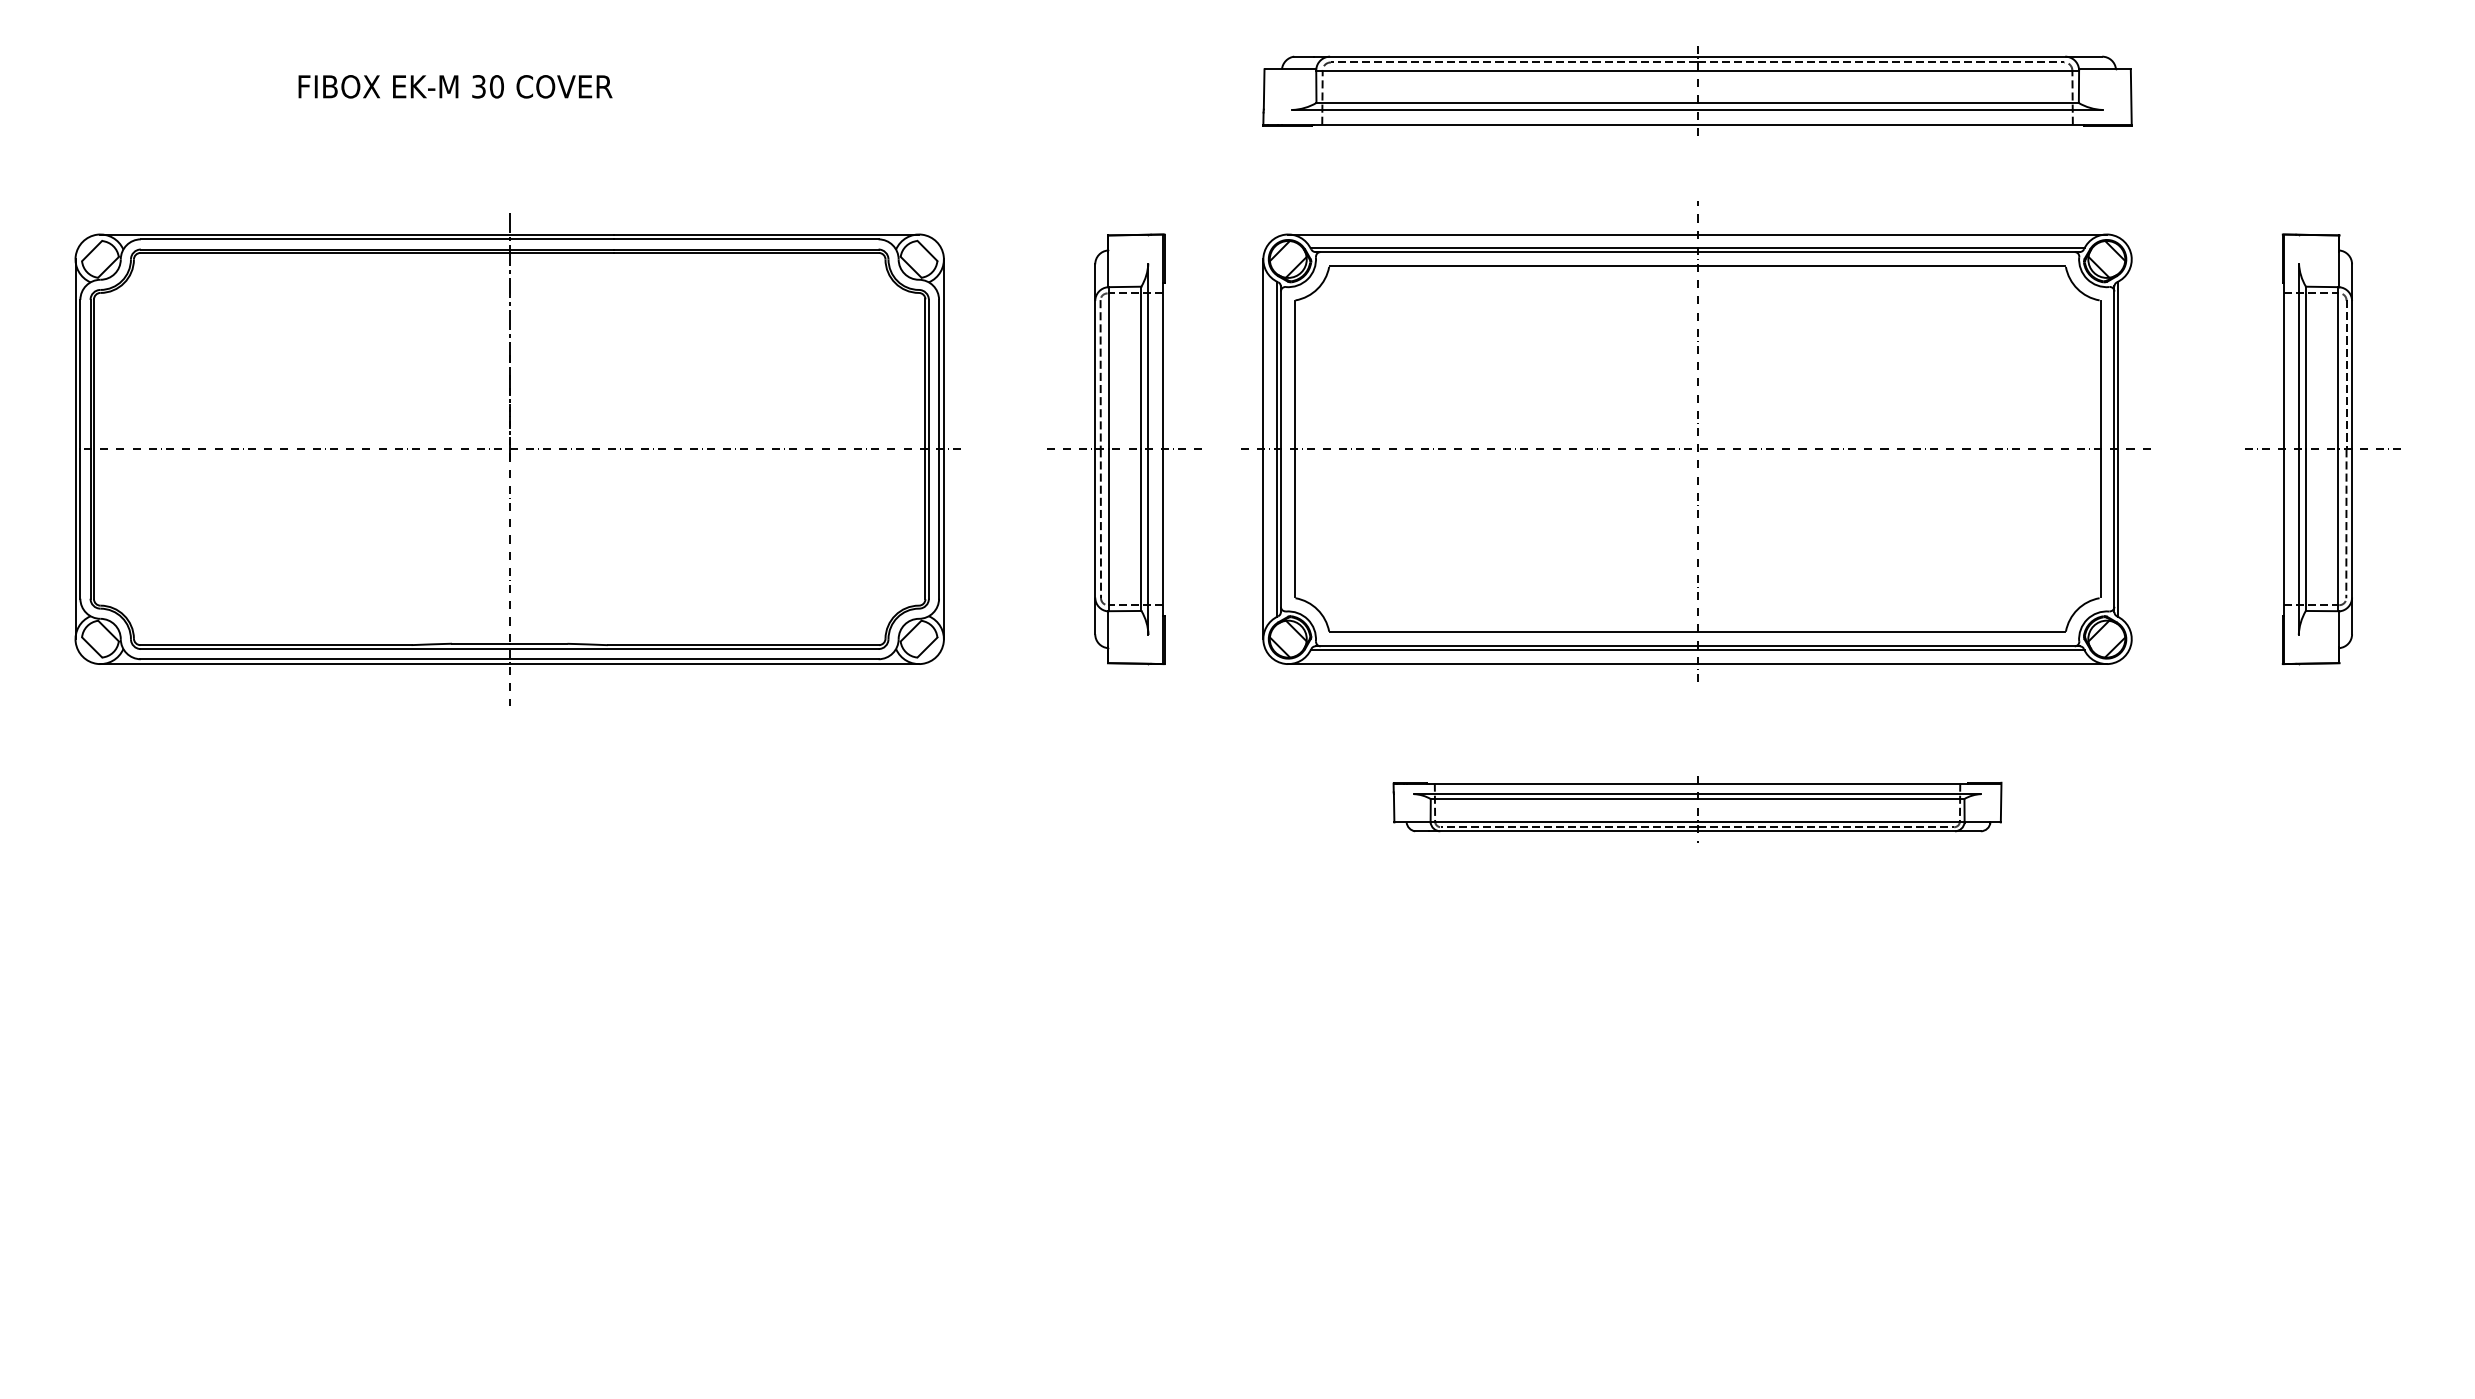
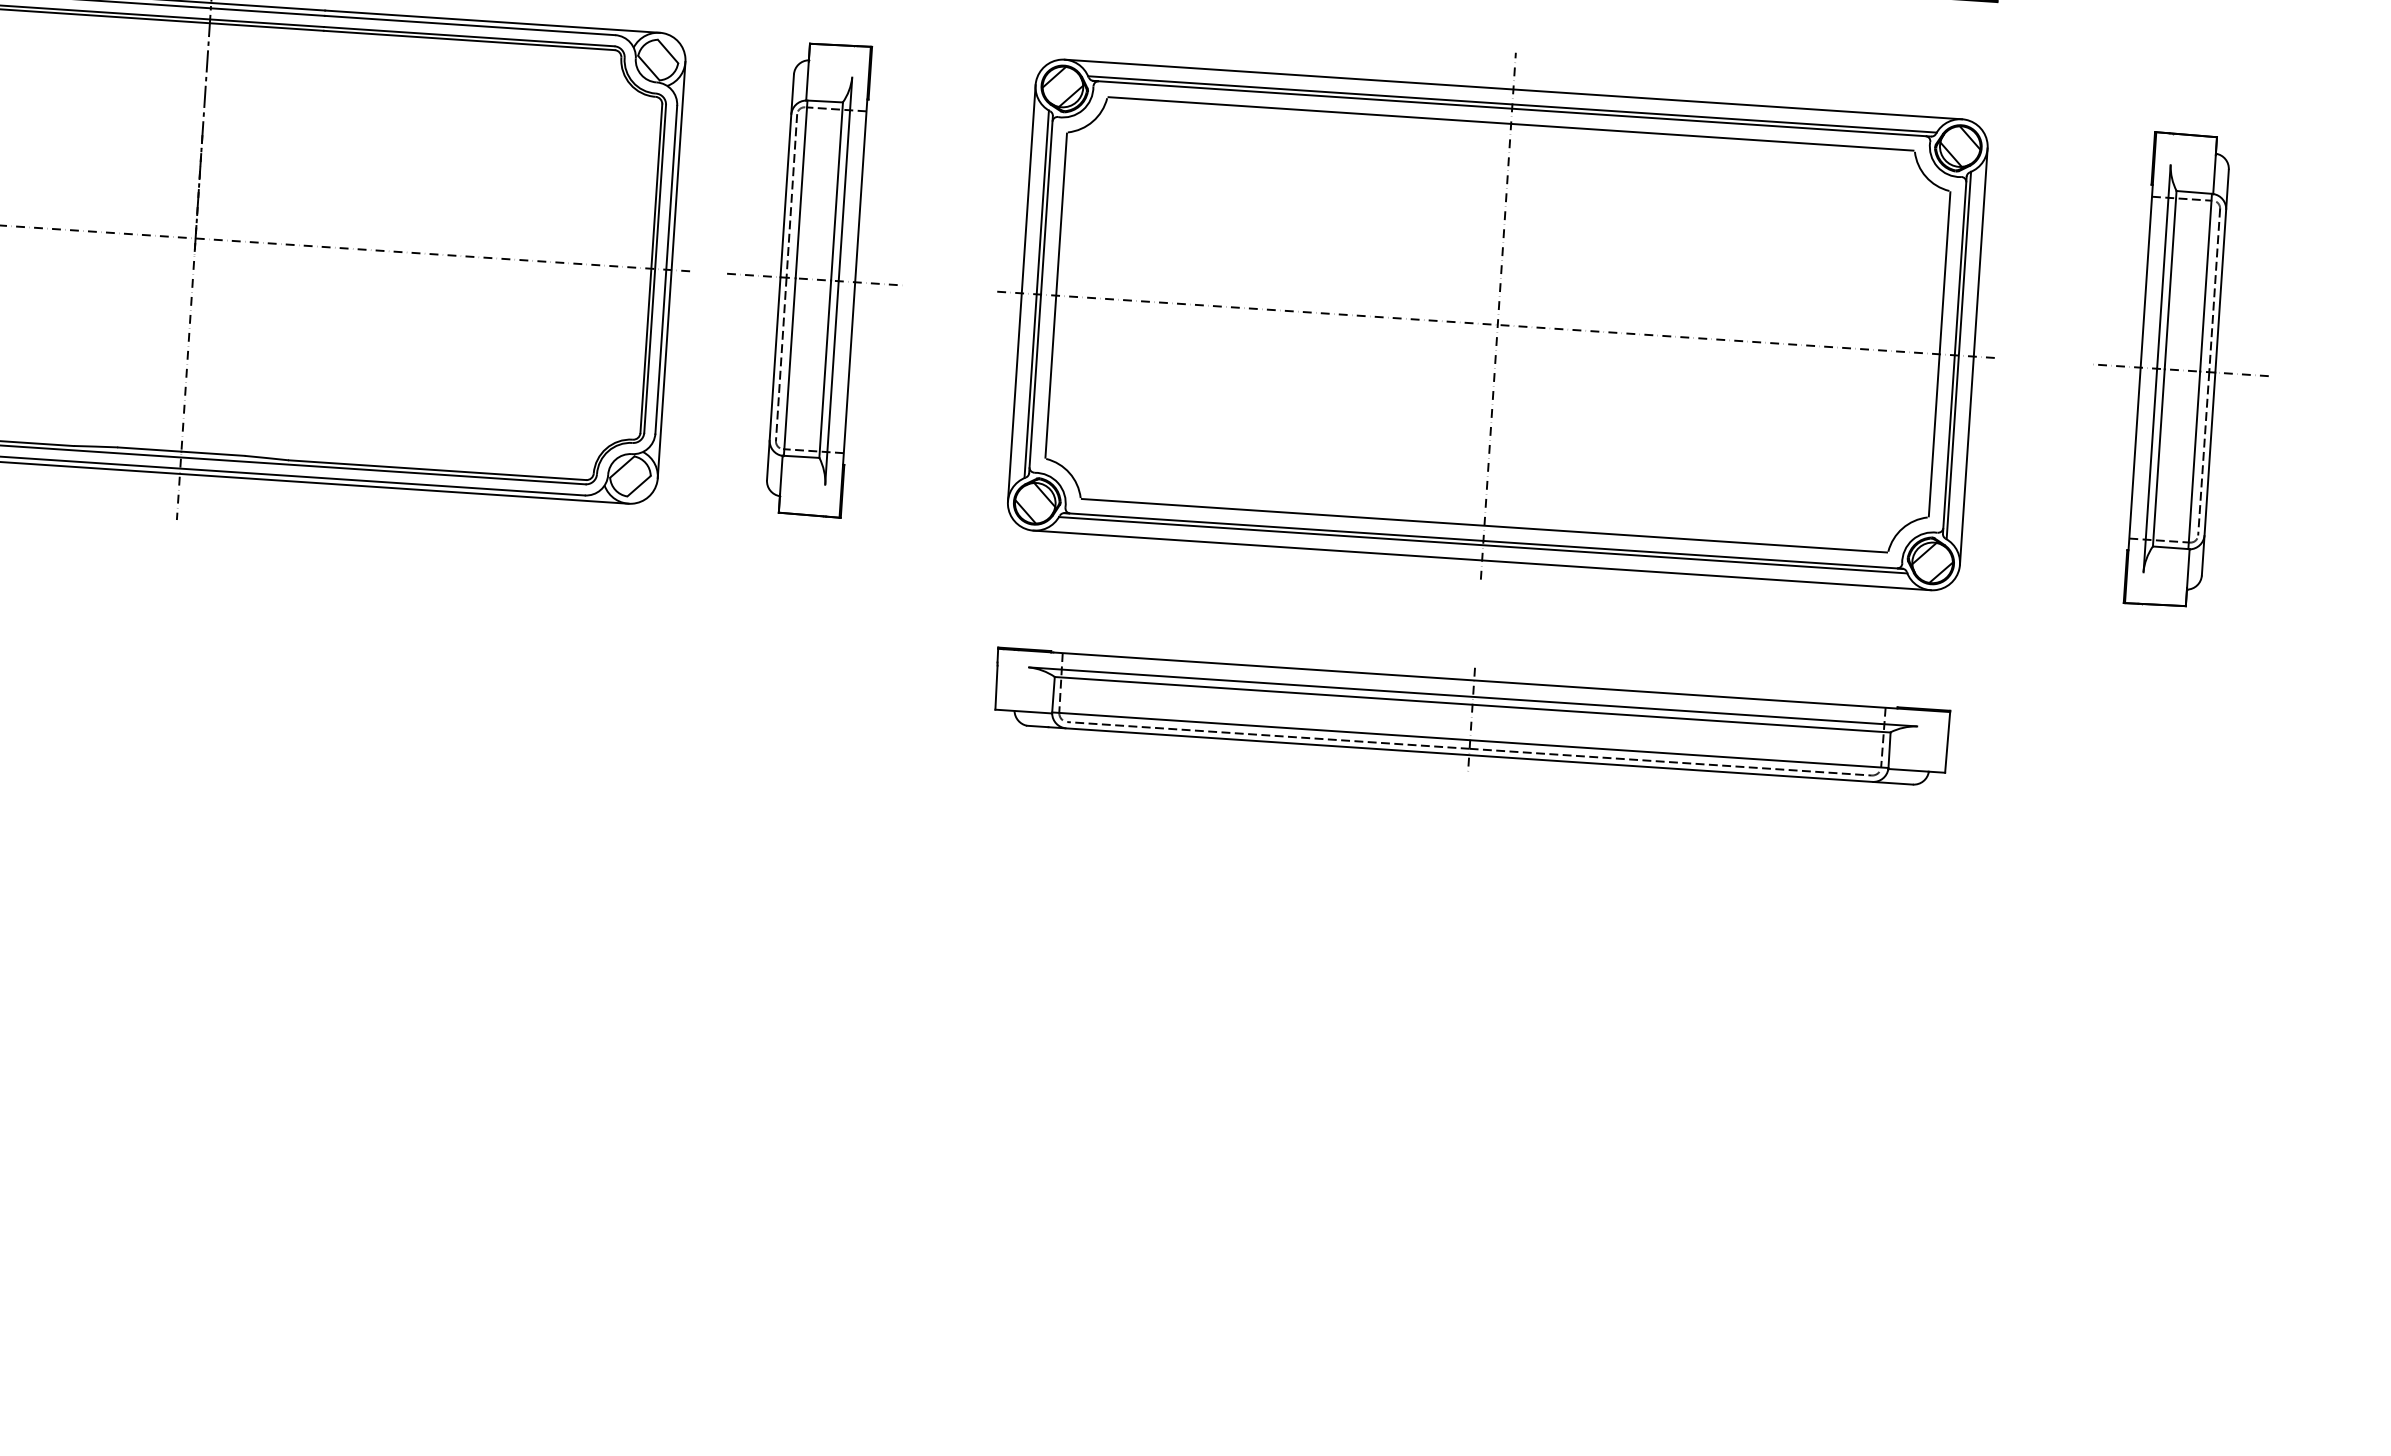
part: (1124, 449) -> (812, 279), moved
line: (2131, 449) -> (1973, 356), added
part: (1697, 806) -> (1471, 716), size x1.43

